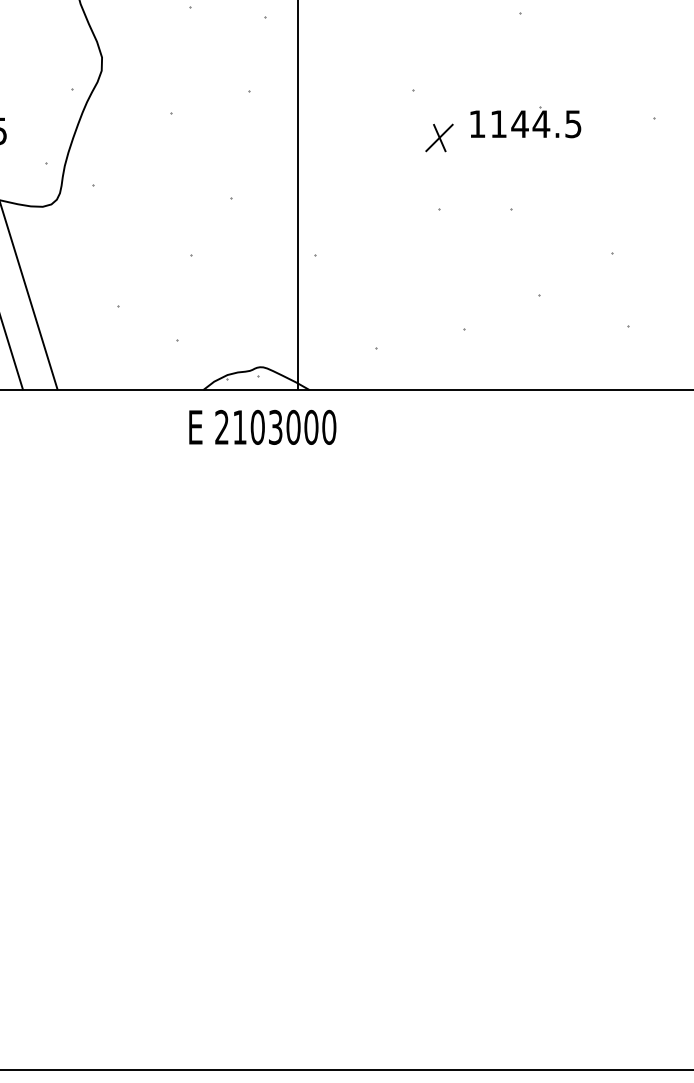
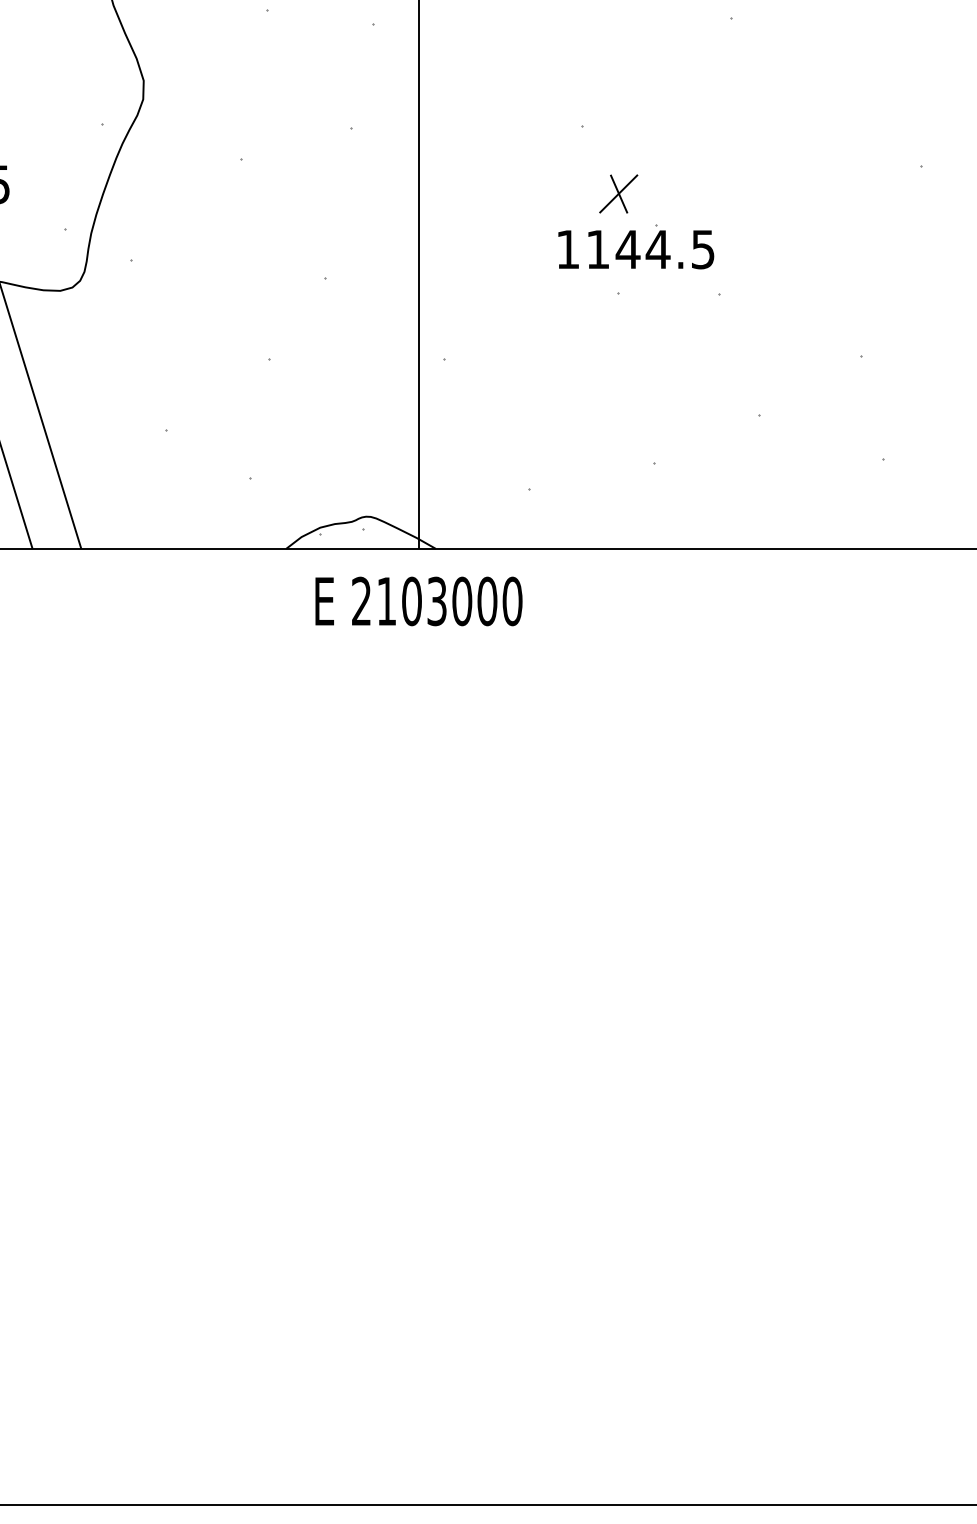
part: (526, 122) -> (636, 246), moved
text: (262, 427) -> (418, 601), moved

